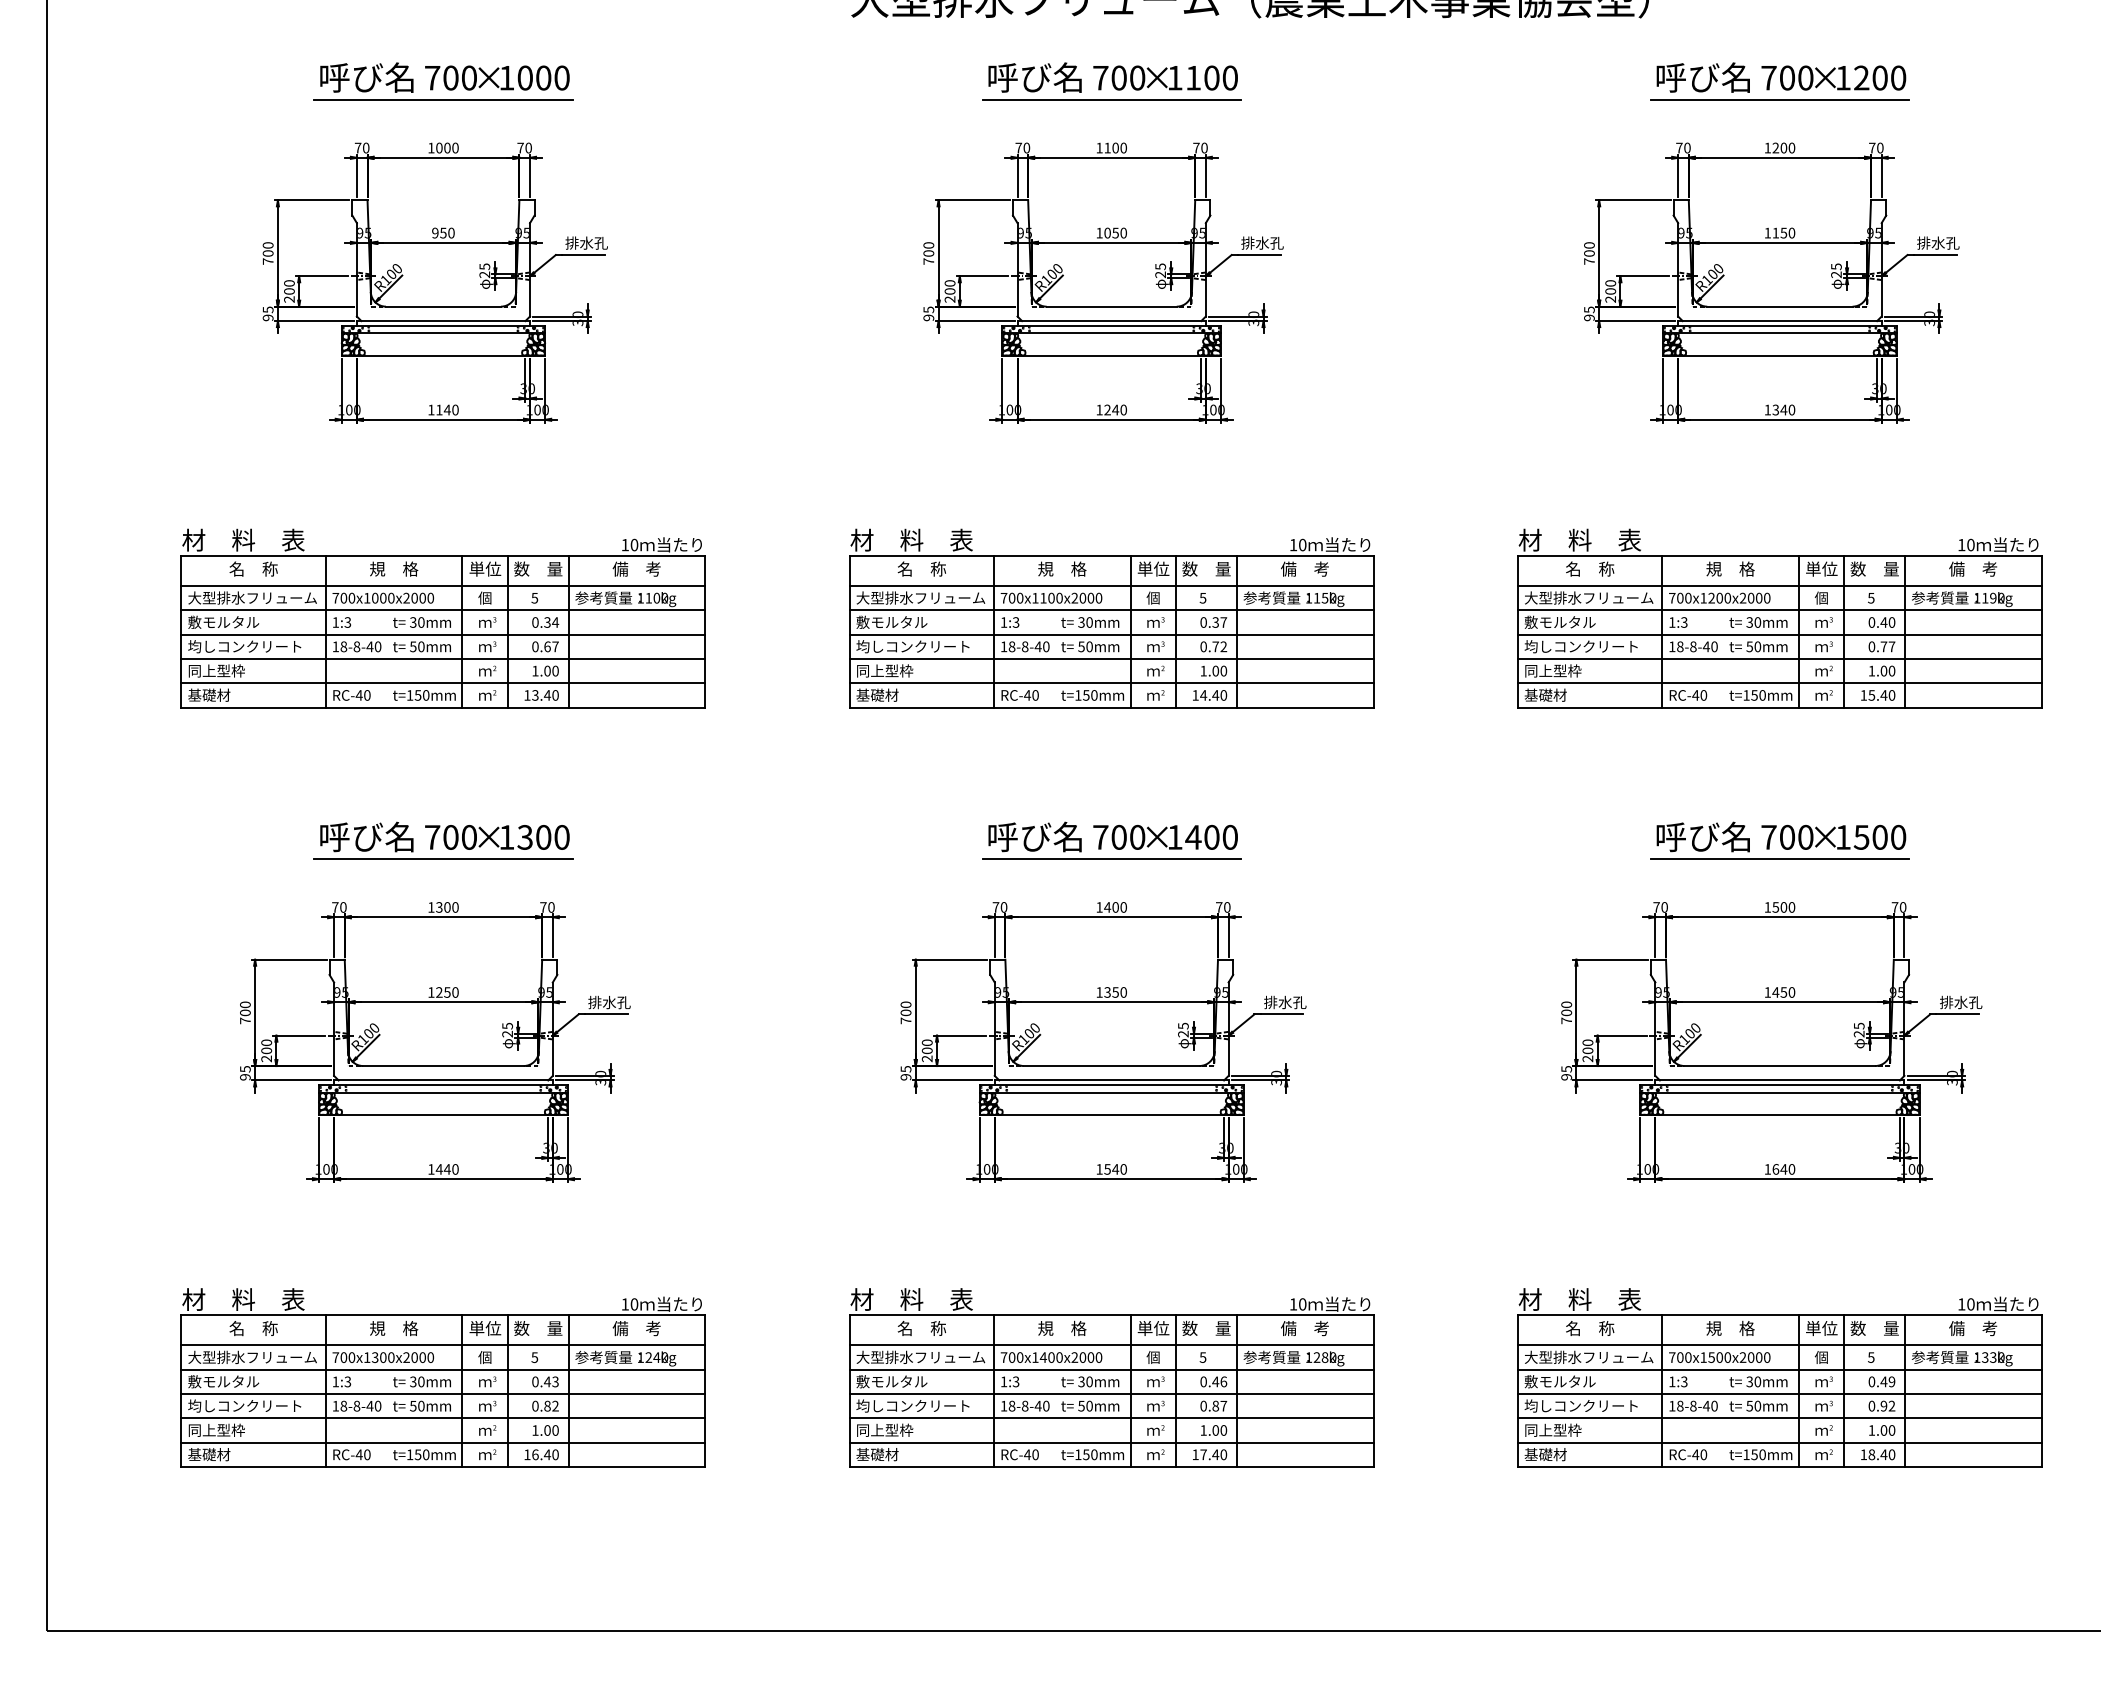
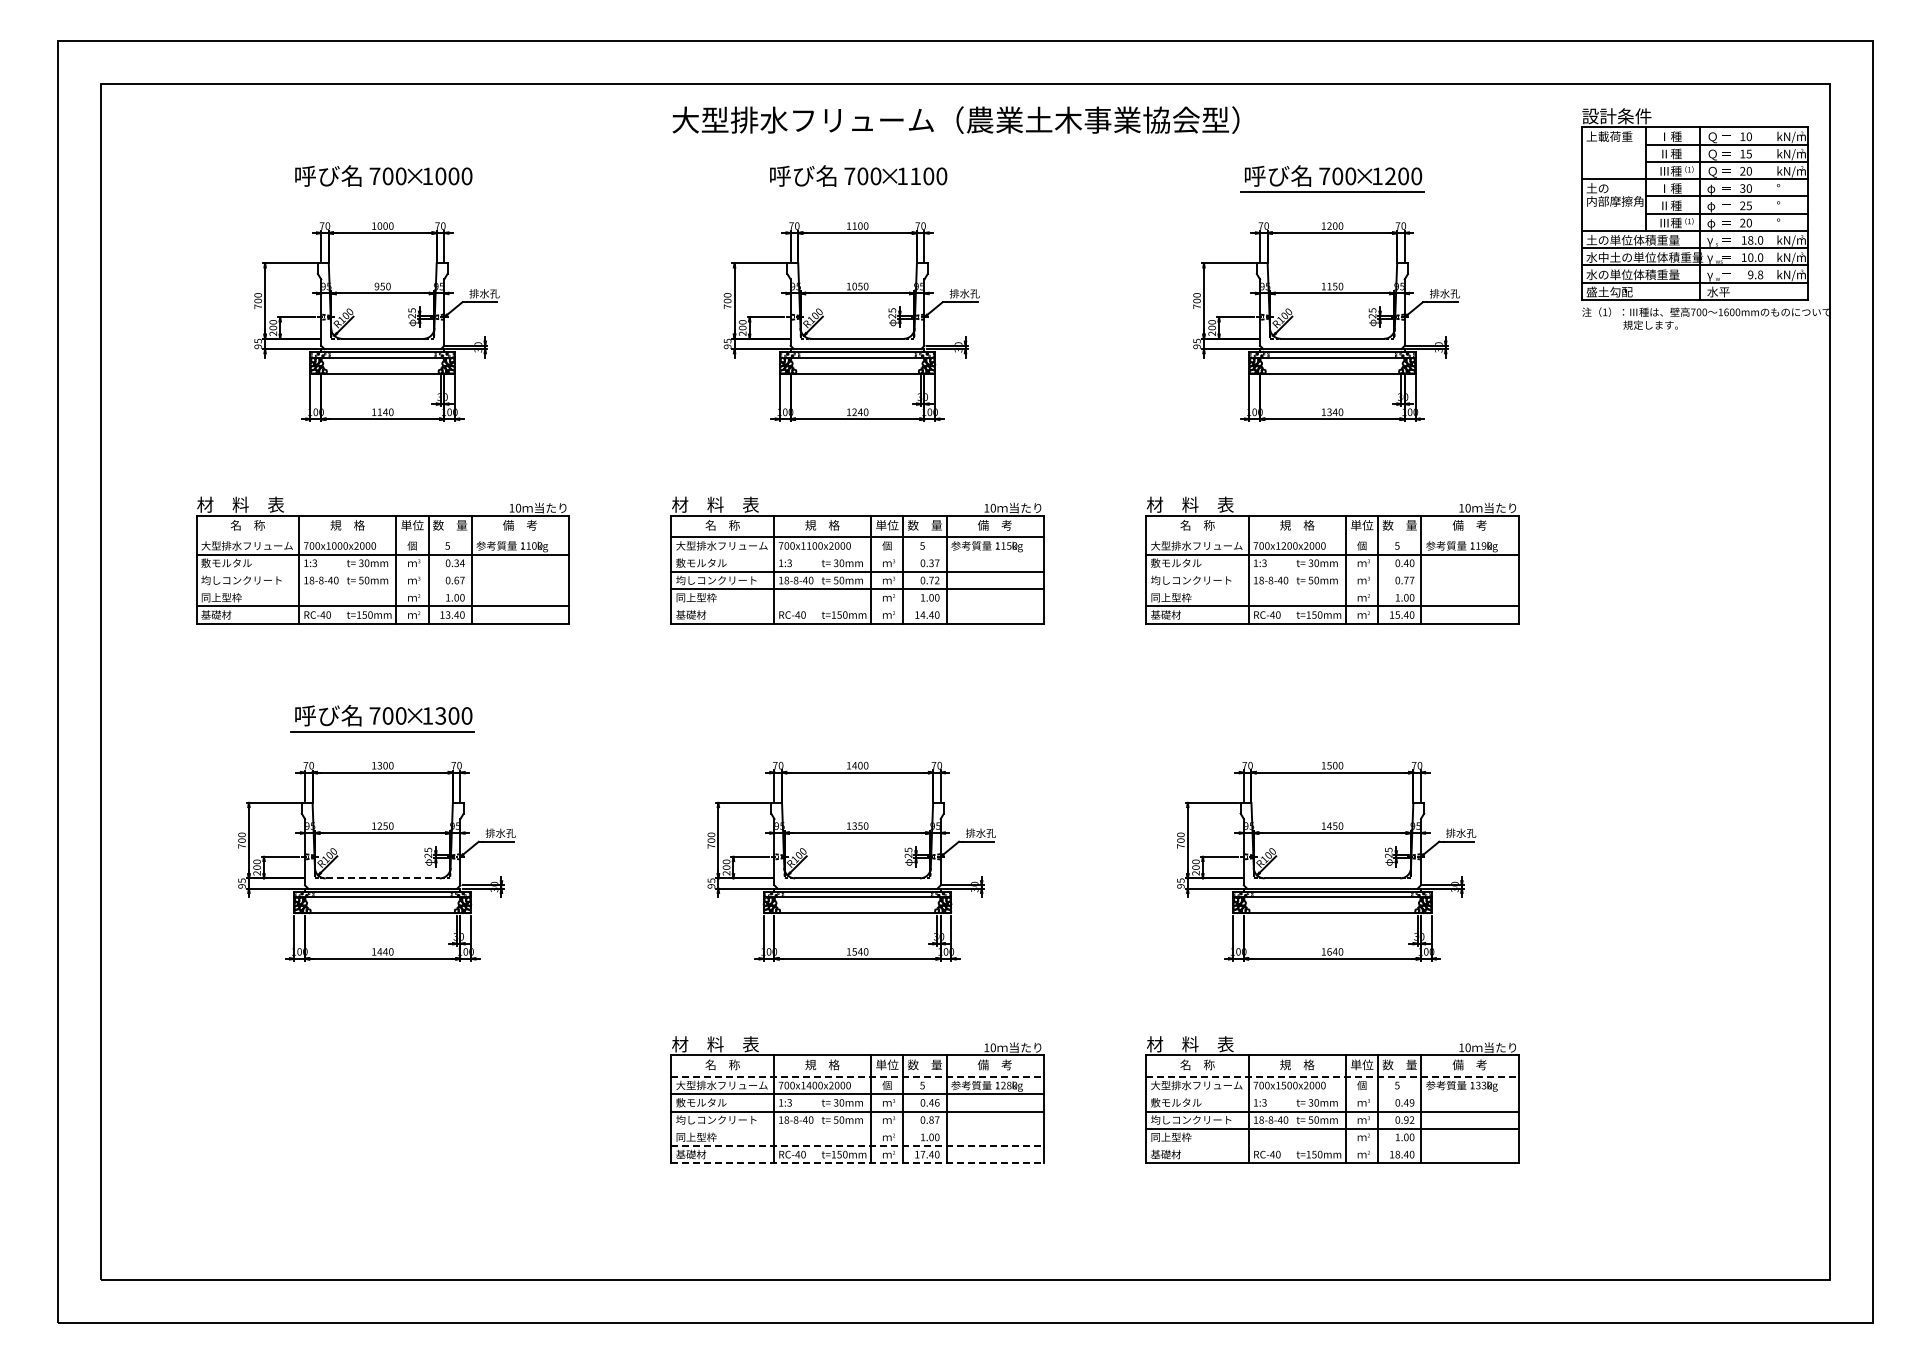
line: (443, 100) -> (382, 192), removed
line: (1111, 100) -> (857, 192), removed
line: (443, 586) -> (382, 537), removed
line: (1780, 586) -> (1332, 537), removed
line: (1111, 610) -> (857, 554), removed
line: (443, 634) -> (382, 571), removed
line: (1780, 634) -> (1332, 571), removed
line: (443, 659) -> (382, 589), removed
line: (1780, 659) -> (1332, 589), removed
line: (1111, 683) -> (857, 606), removed
part: (1111, 840) -> (857, 718), removed
part: (1780, 840) -> (1332, 718), removed
line: (444, 1066) -> (383, 878), solid -> dashed
line: (1112, 1344) -> (858, 1076), solid -> dashed
line: (1780, 1344) -> (1332, 1076), solid -> dashed
line: (1780, 1370) -> (1332, 1094), removed
part: (443, 1377) -> (382, 1099), removed
line: (1111, 1417) -> (857, 1128), removed
line: (1112, 1443) -> (858, 1146), solid -> dashed
line: (1780, 1443) -> (1332, 1146), removed
line: (1112, 1467) -> (858, 1163), solid -> dashed

